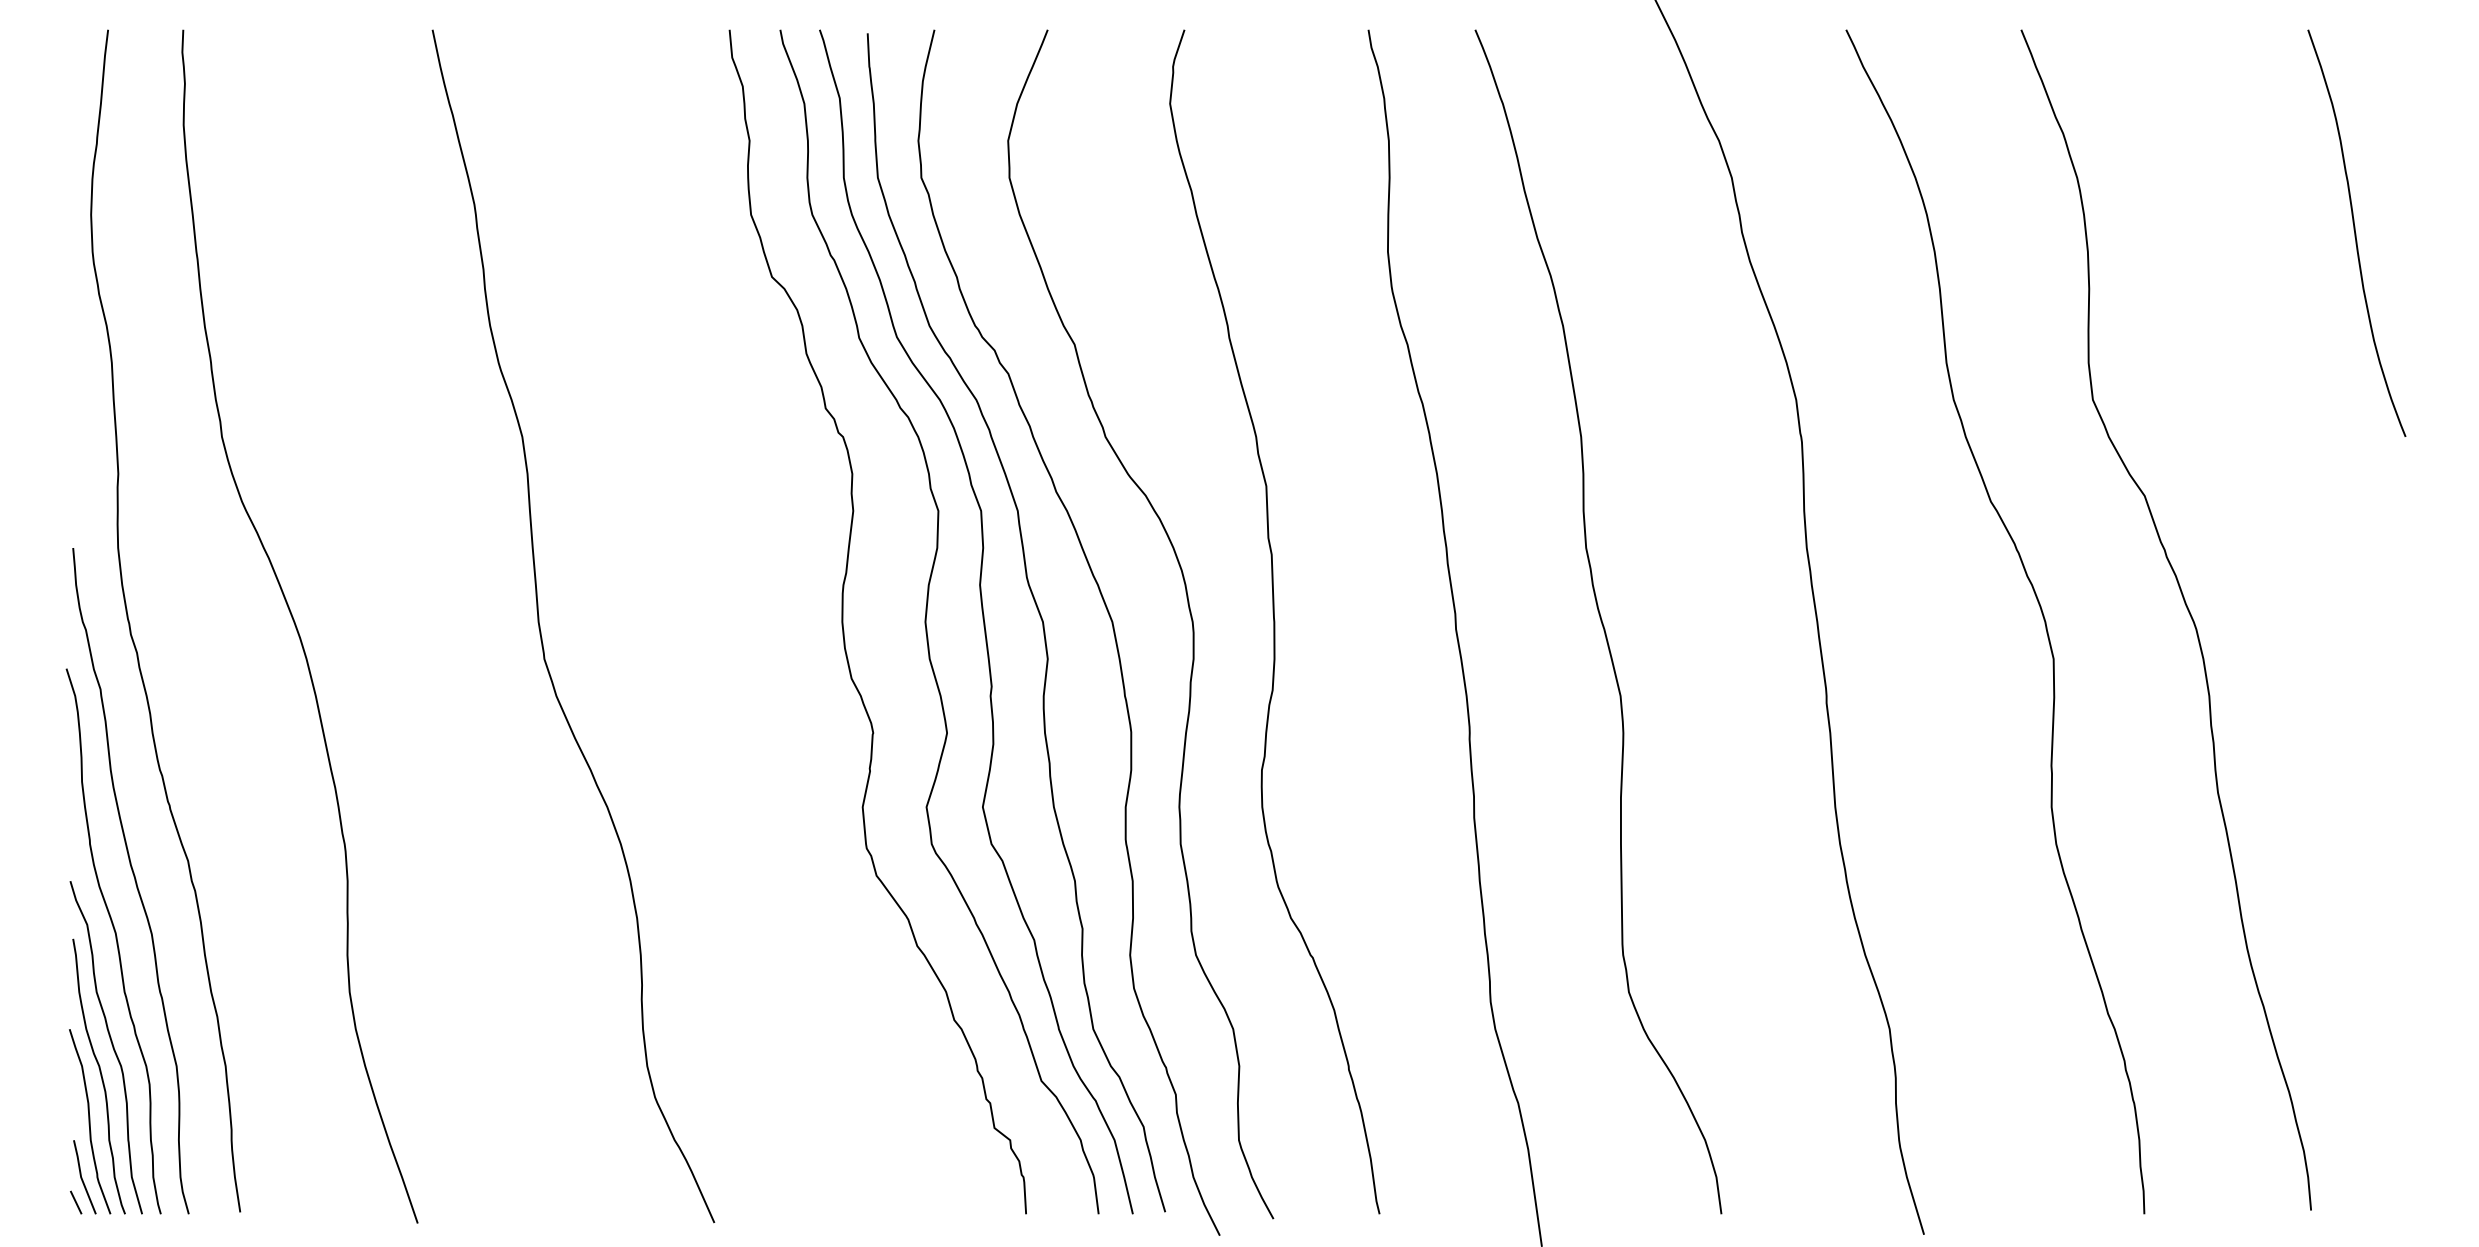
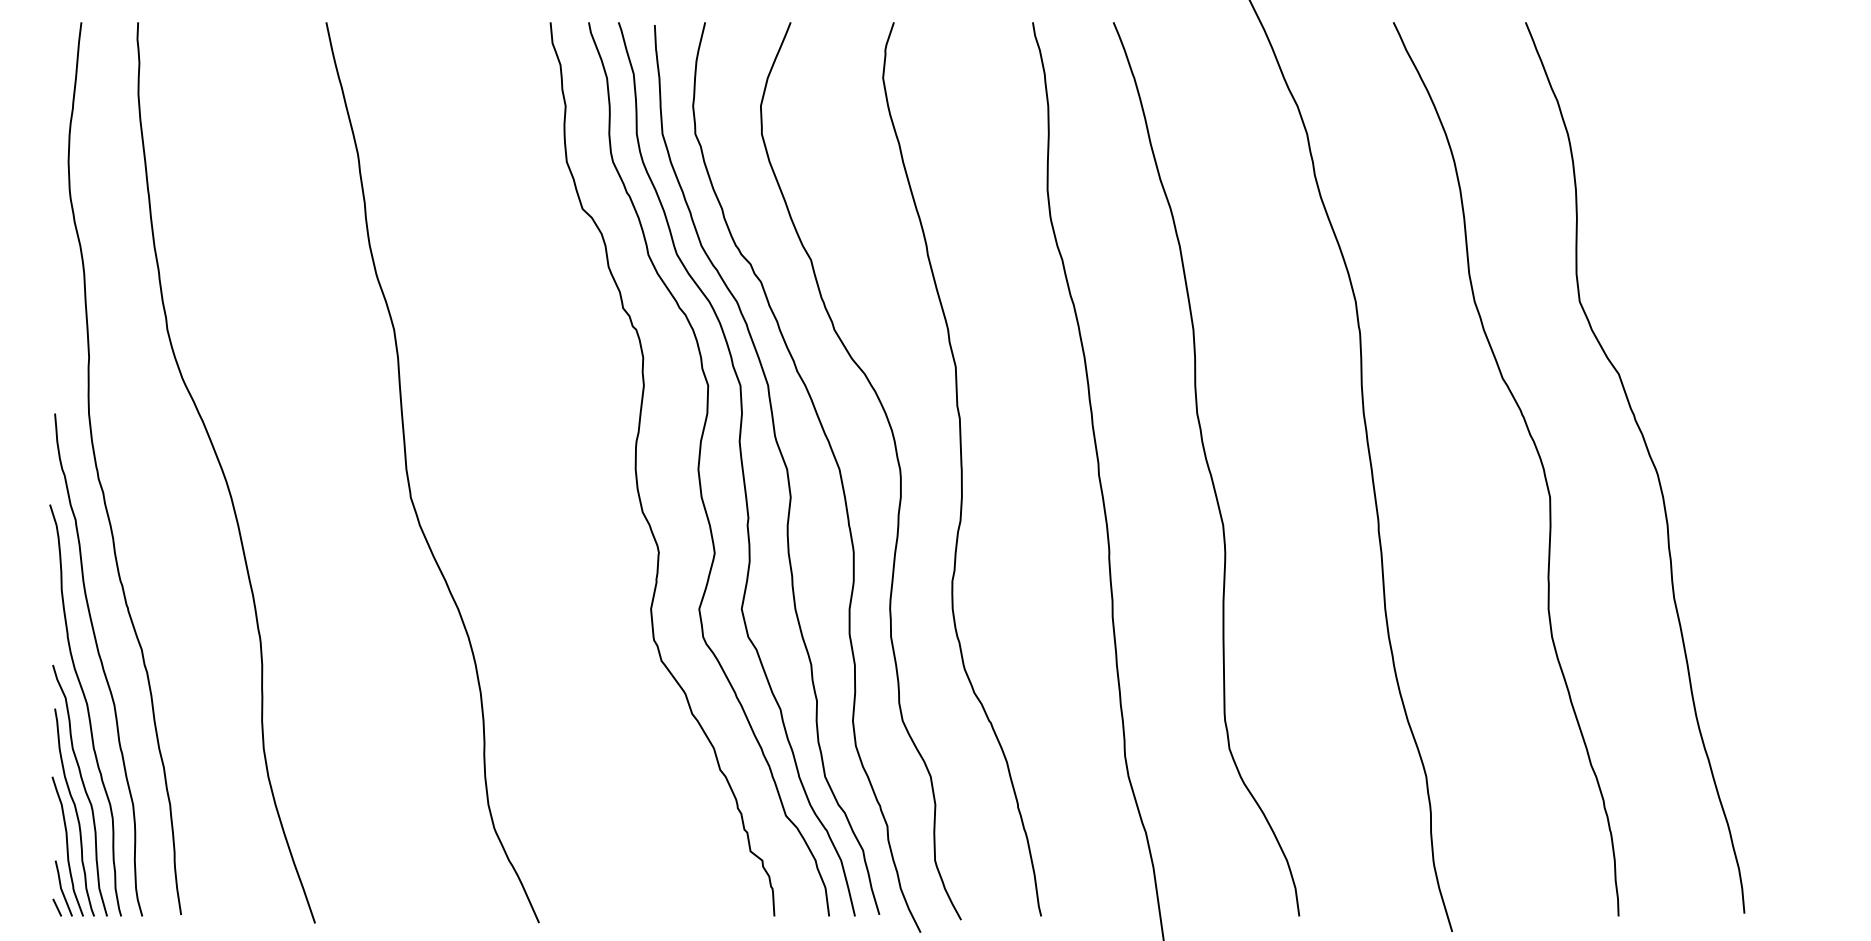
curve: (2355, 232) -> (1777, 175), removed

